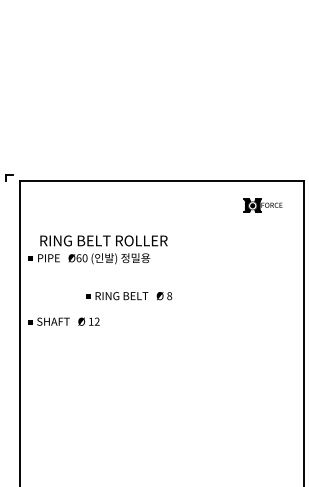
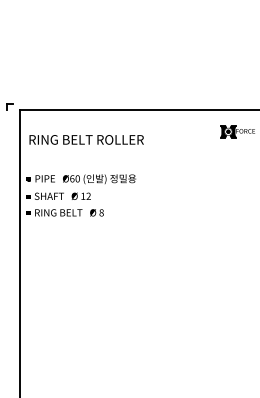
text: (103, 240) -> (86, 139), moved
part: (129, 296) -> (65, 213), moved
part: (63, 321) -> (58, 196), moved

